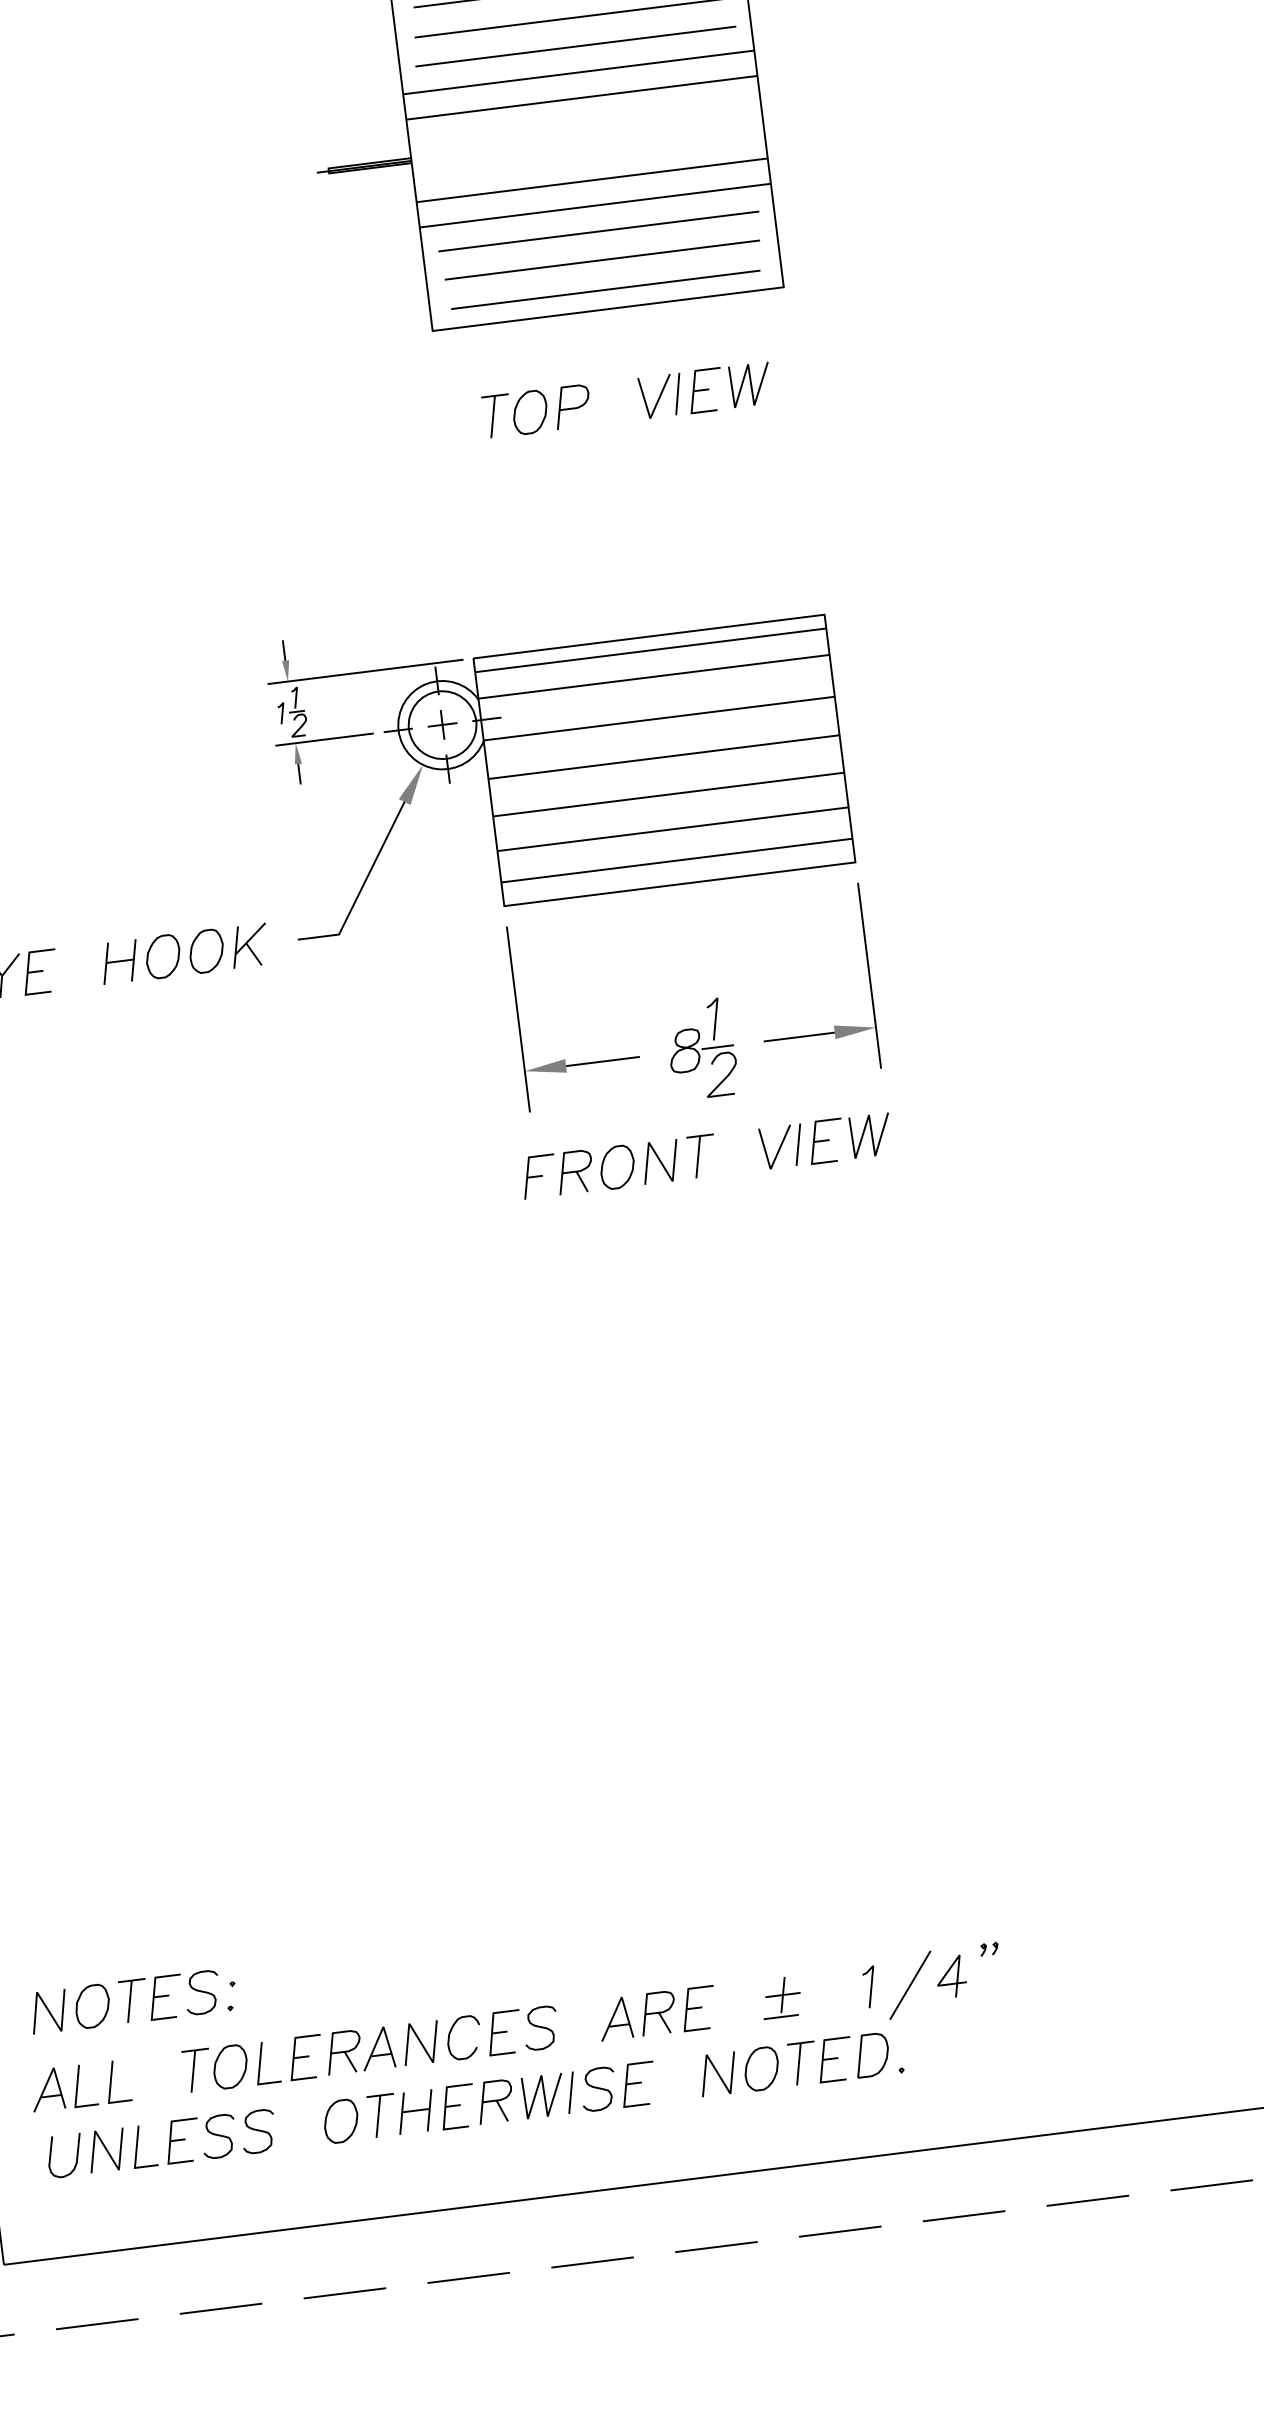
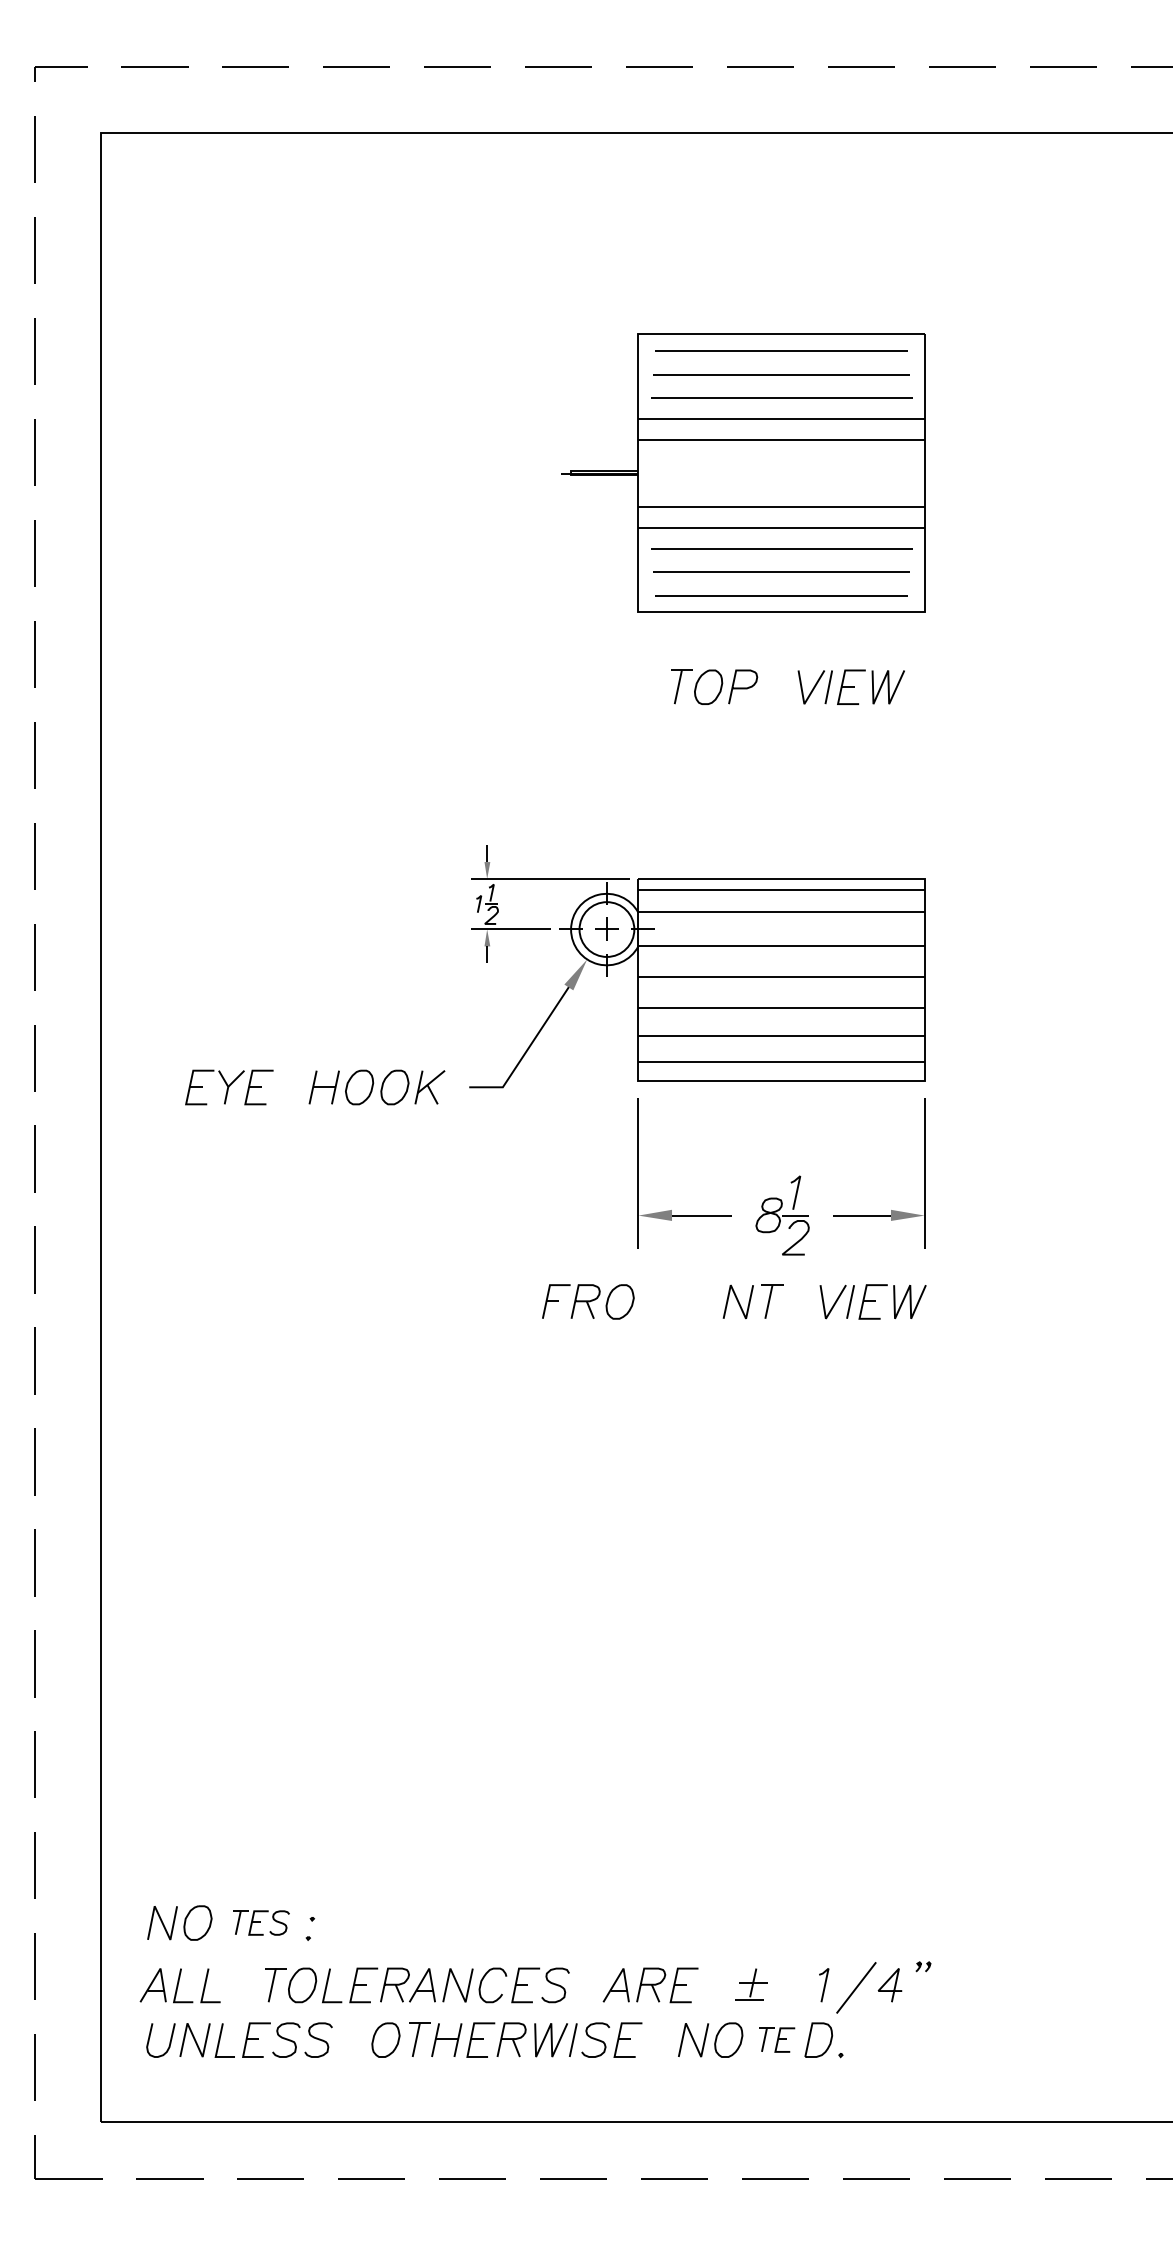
part: (578, 1171) -> (588, 1301), moved
part: (170, 1996) -> (261, 1922), size x0.7
part: (820, 2060) -> (776, 2039), size x0.7

